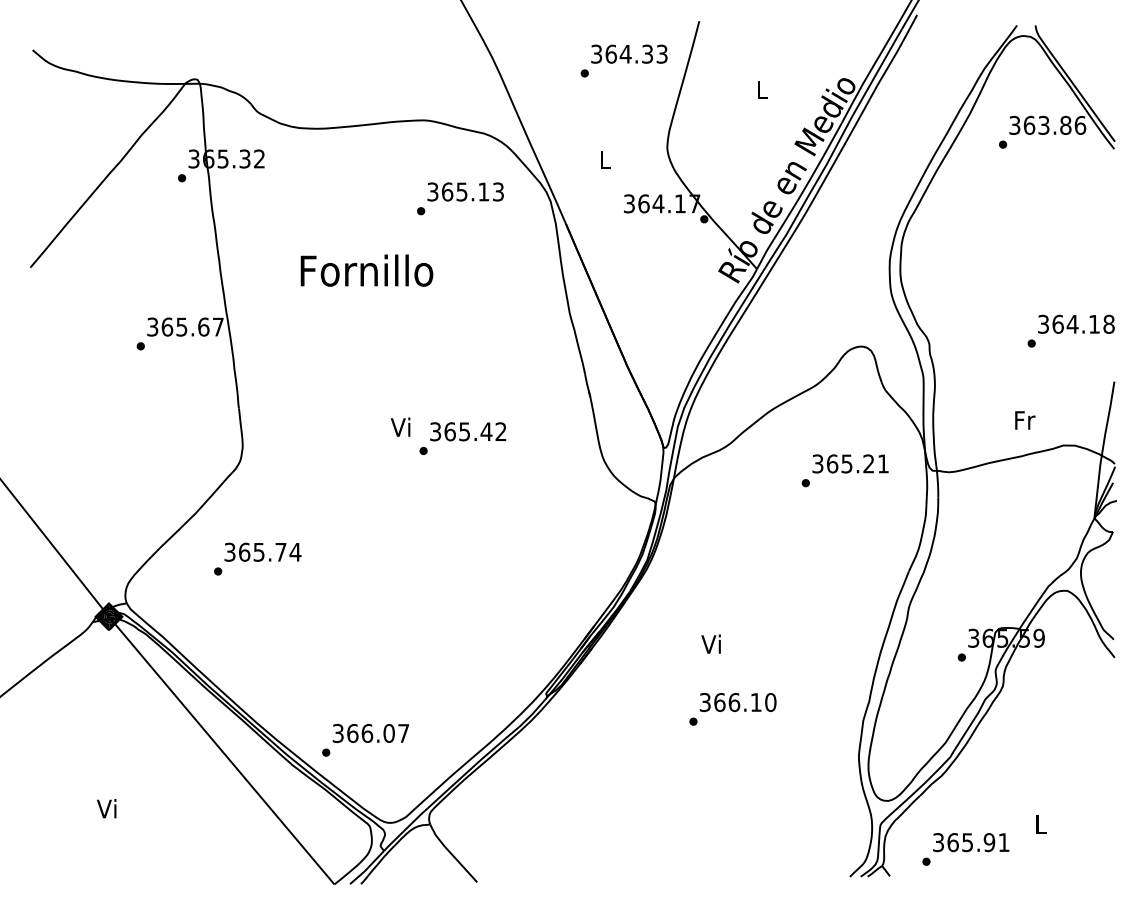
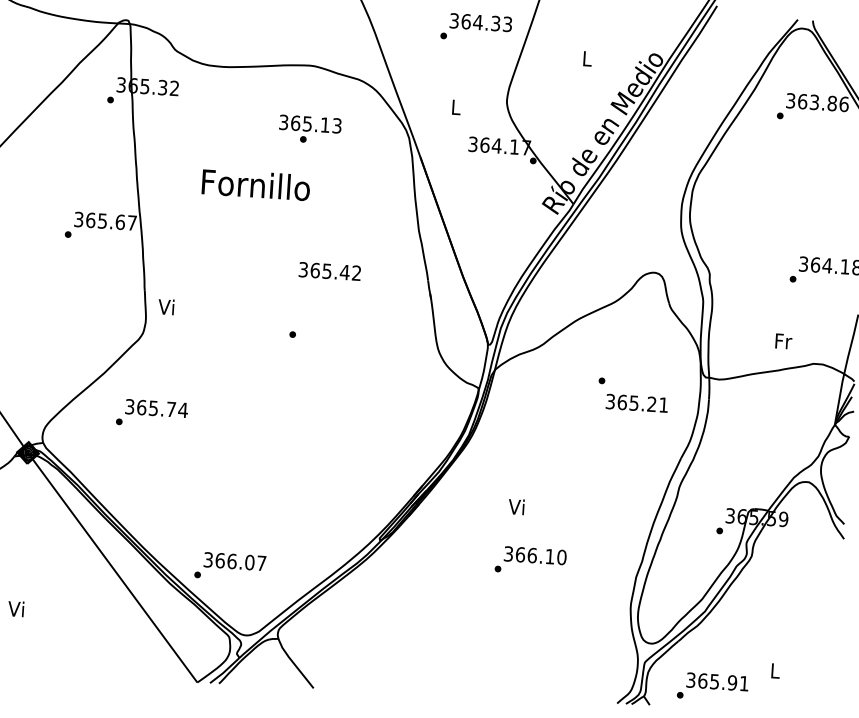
text: (465, 191) -> (310, 123), moved
text: (400, 426) -> (166, 306), moved
text: (468, 431) -> (330, 271), moved
text: (850, 463) -> (637, 403), moved

